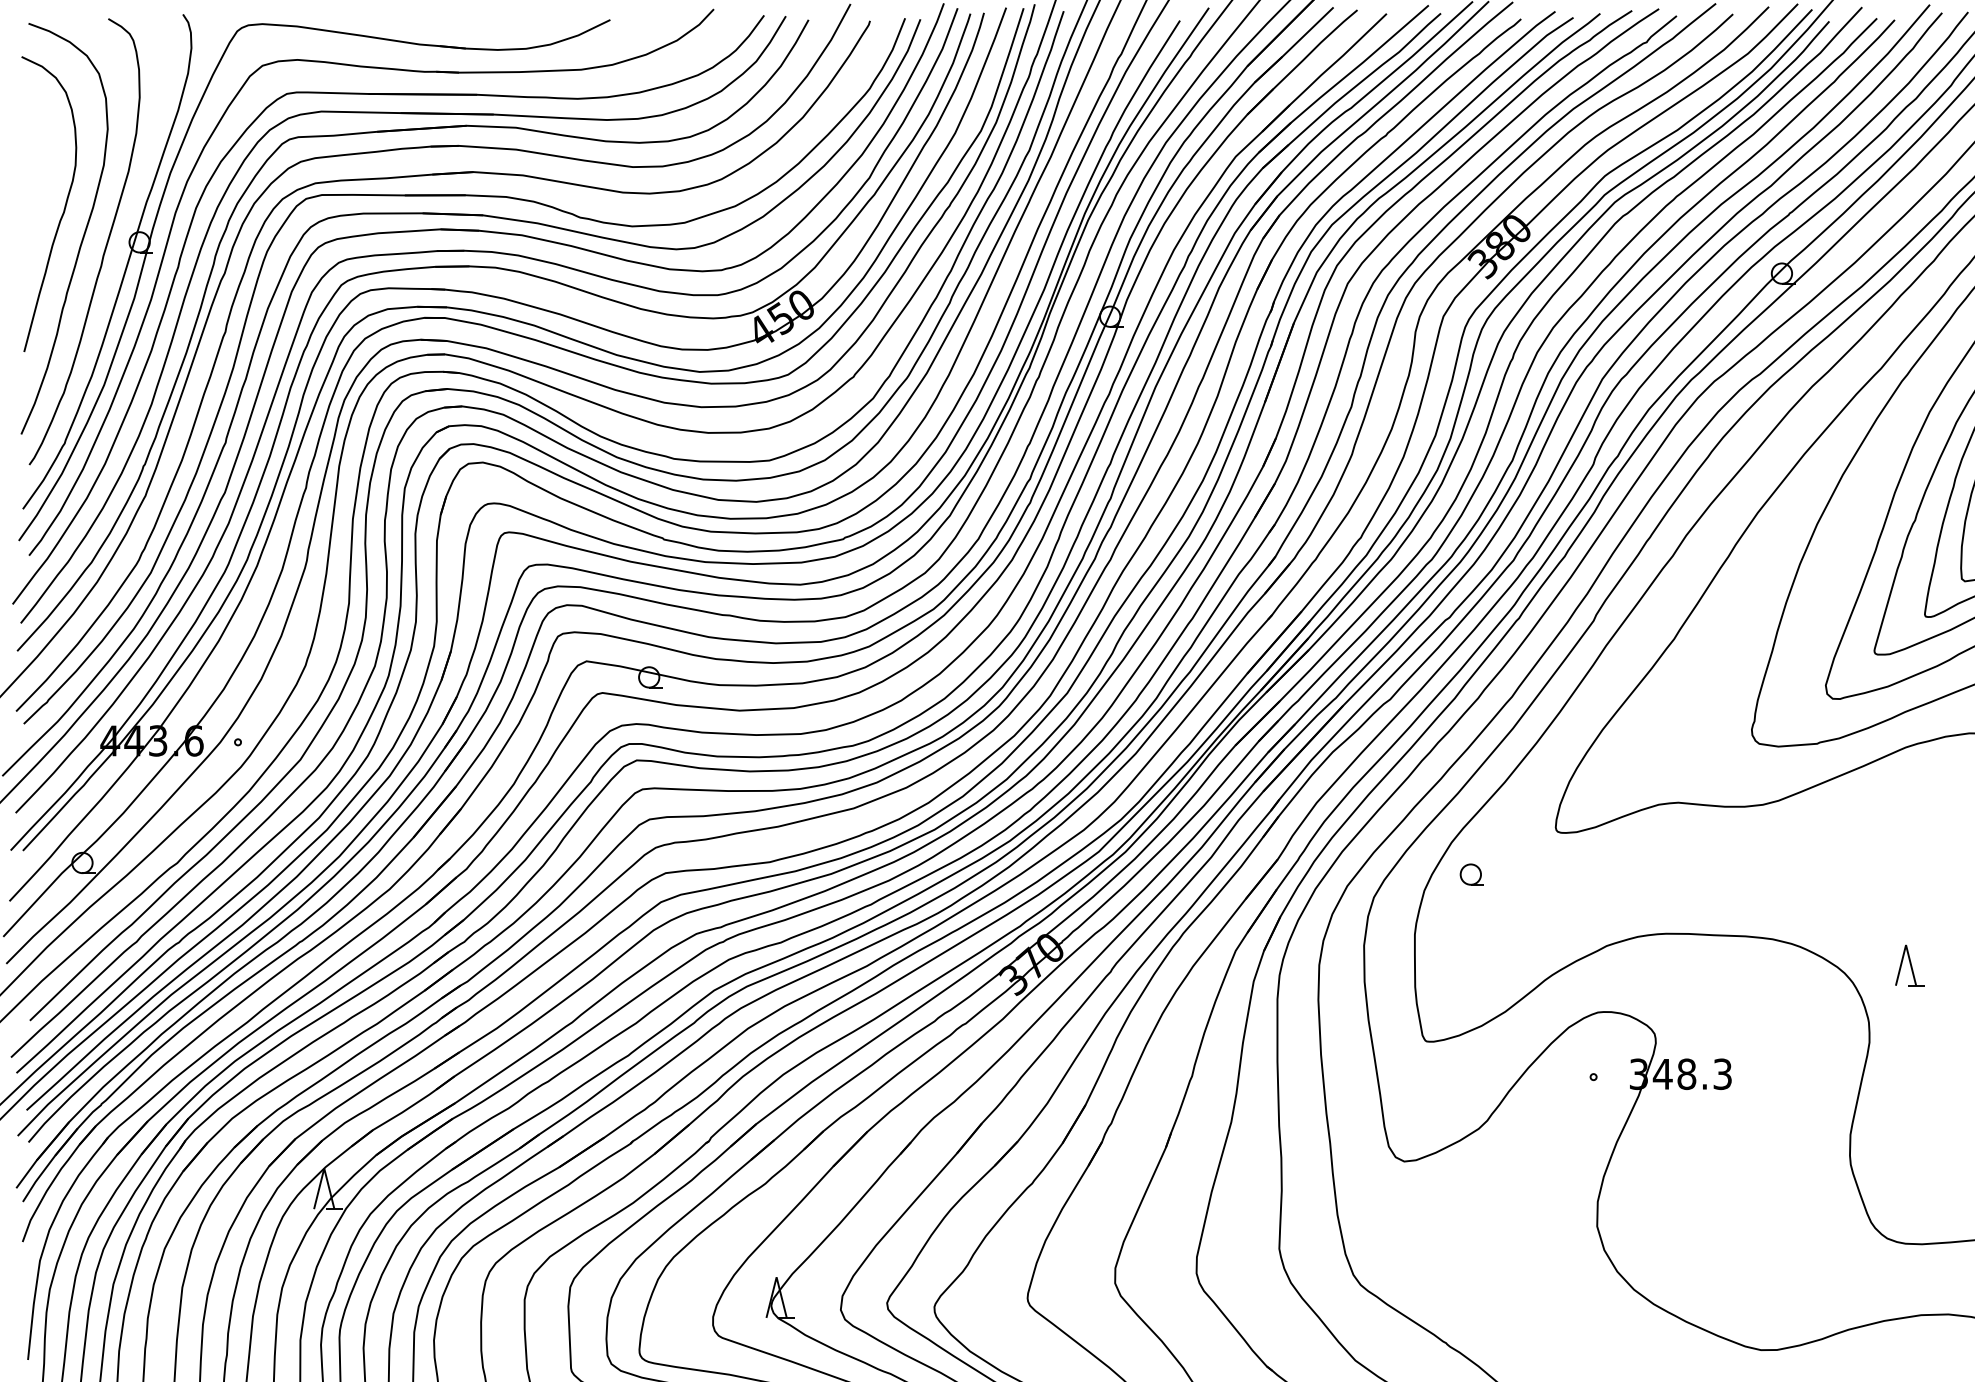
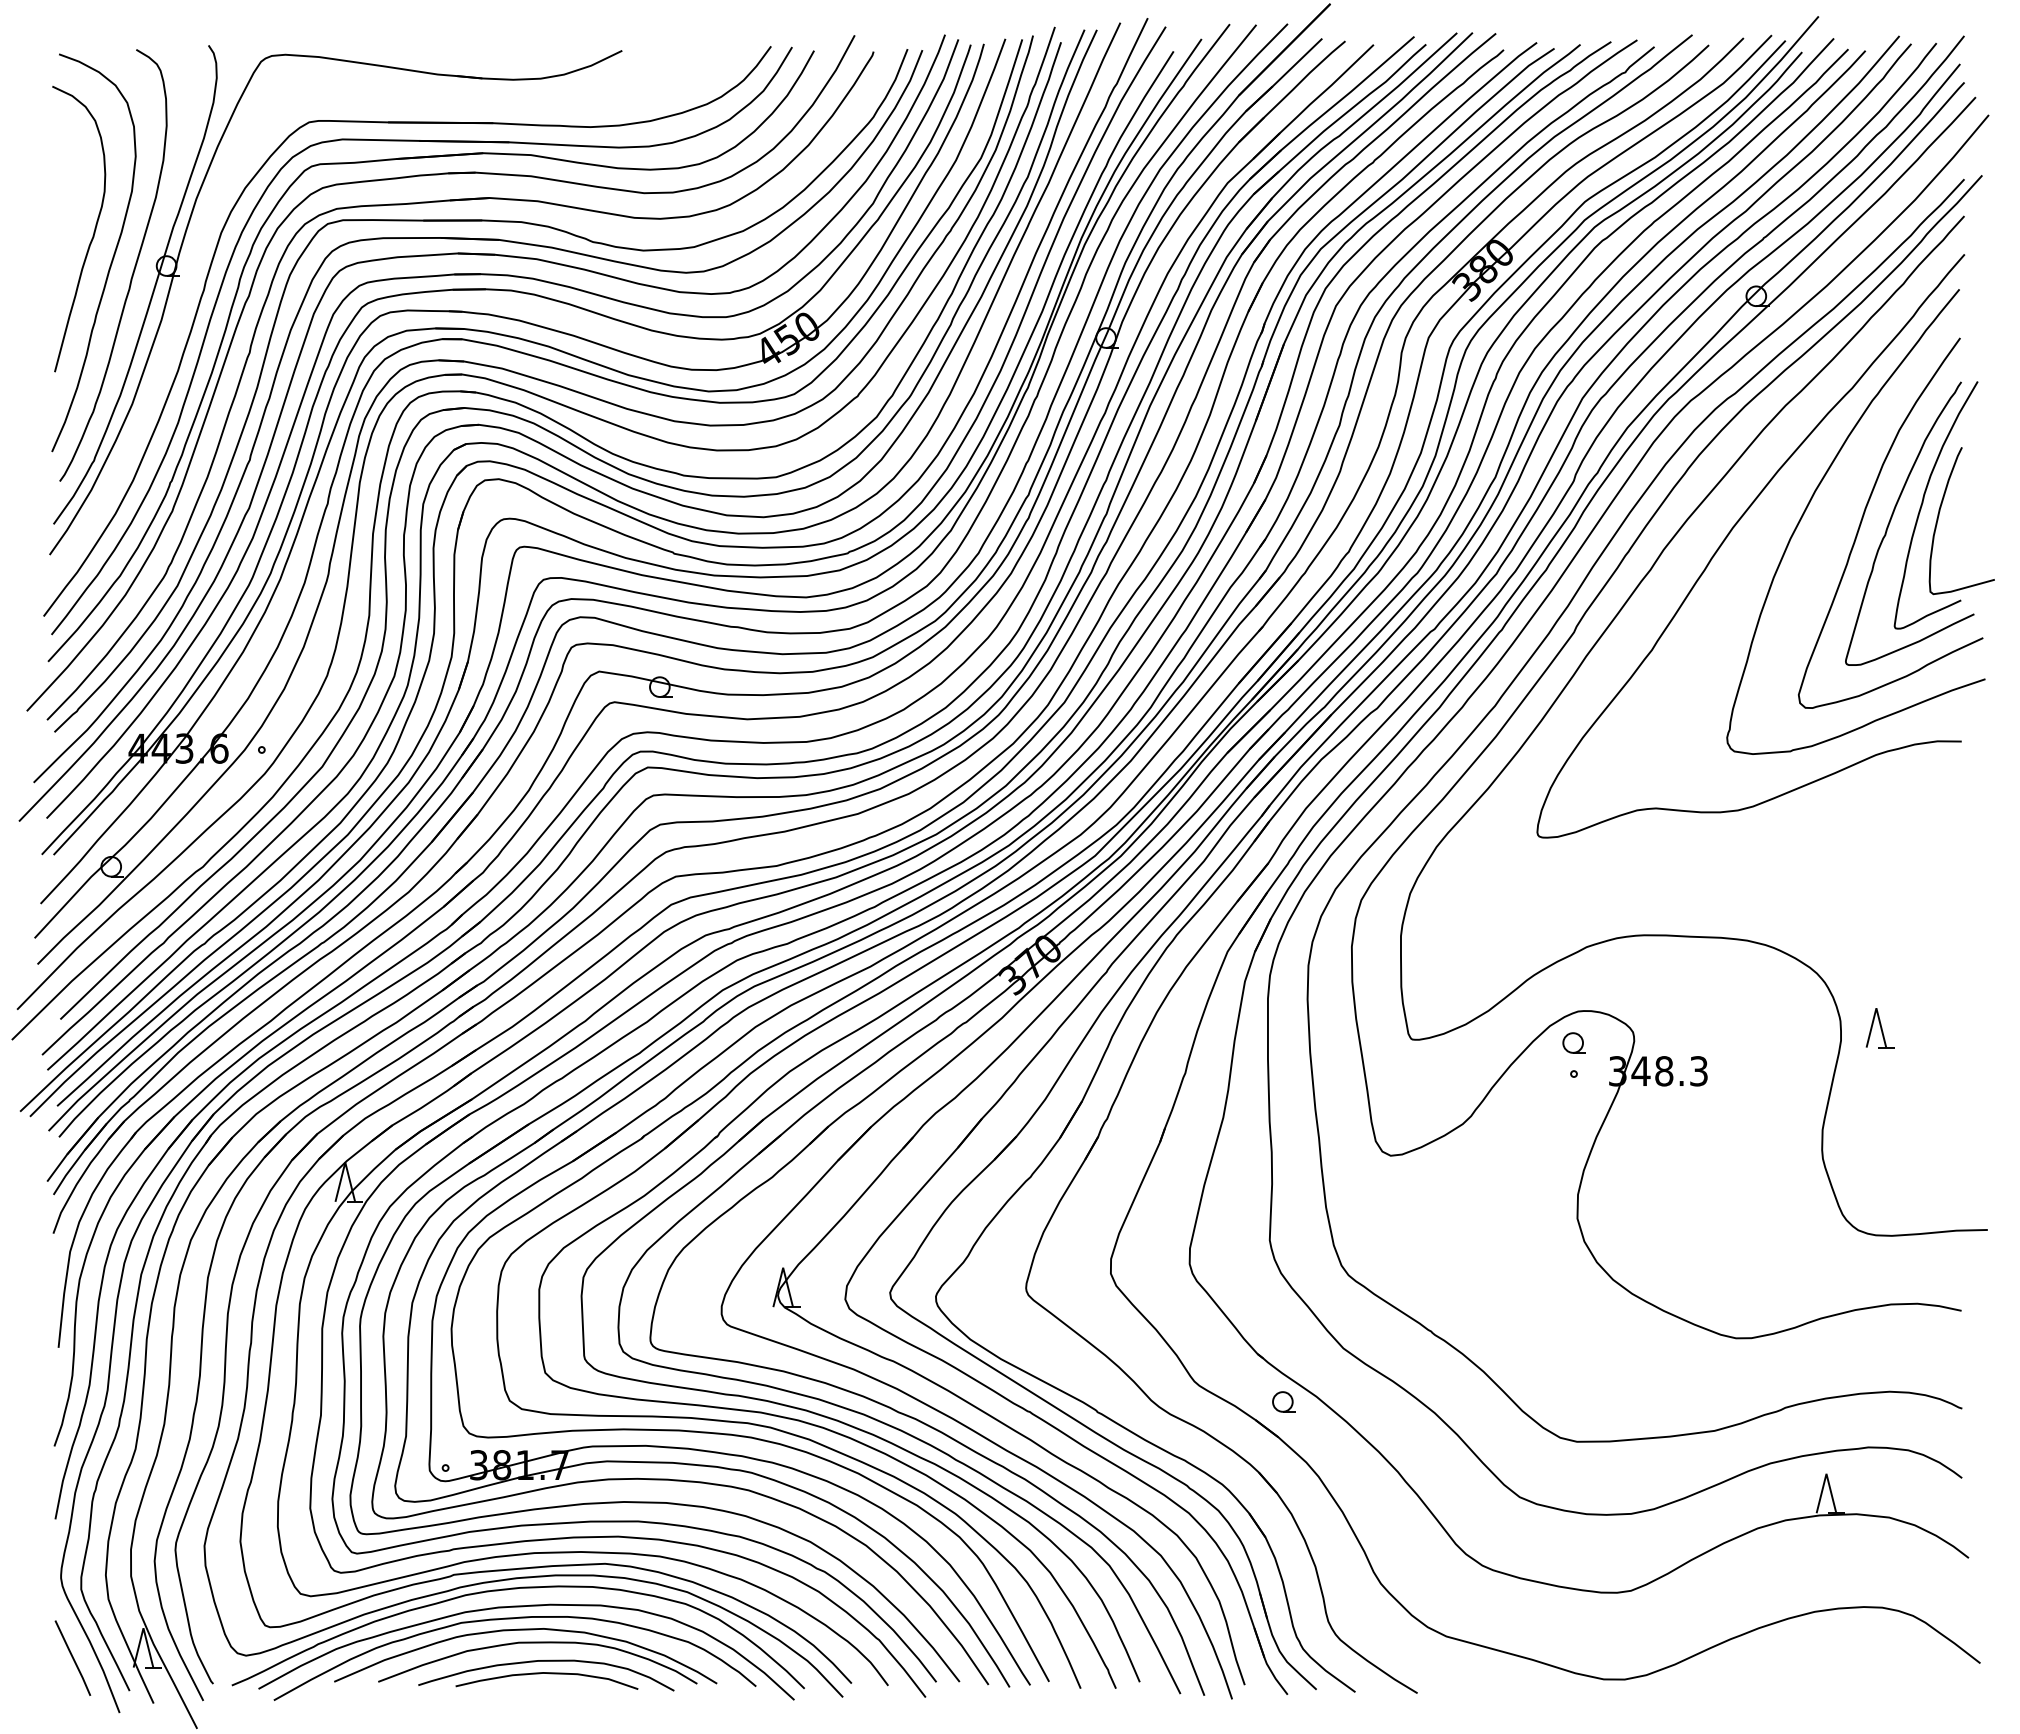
part: (172, 228) -> (198, 252), removed
part: (1471, 874) -> (1573, 1042), moved
part: (1909, 966) -> (1879, 1028), moved

